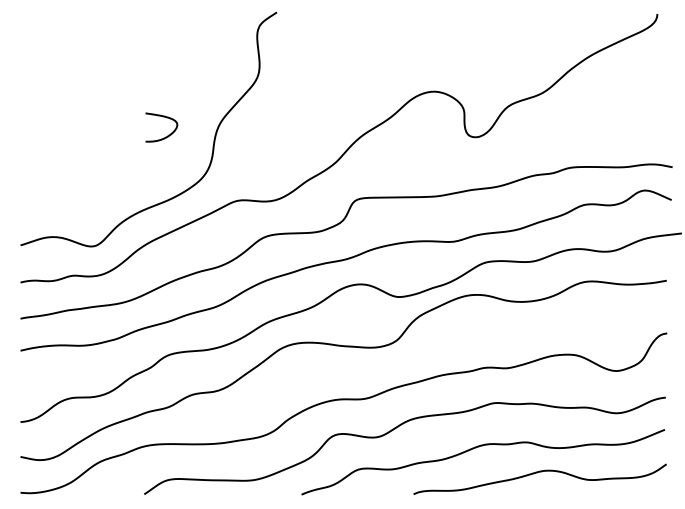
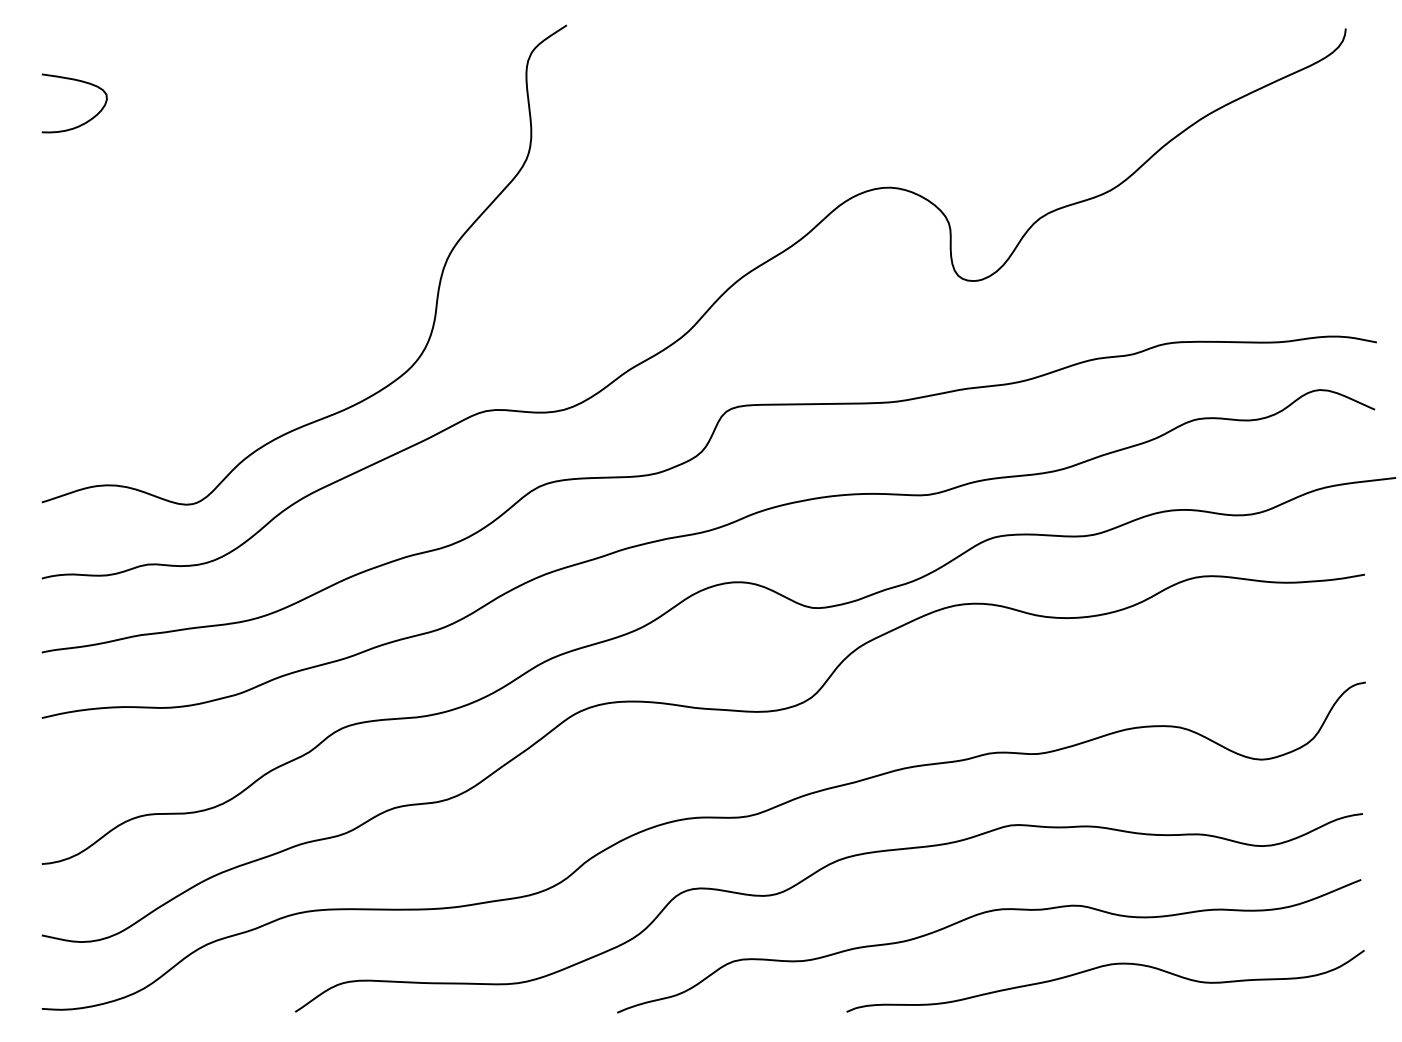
curve: (165, 136) -> (82, 121), moved

